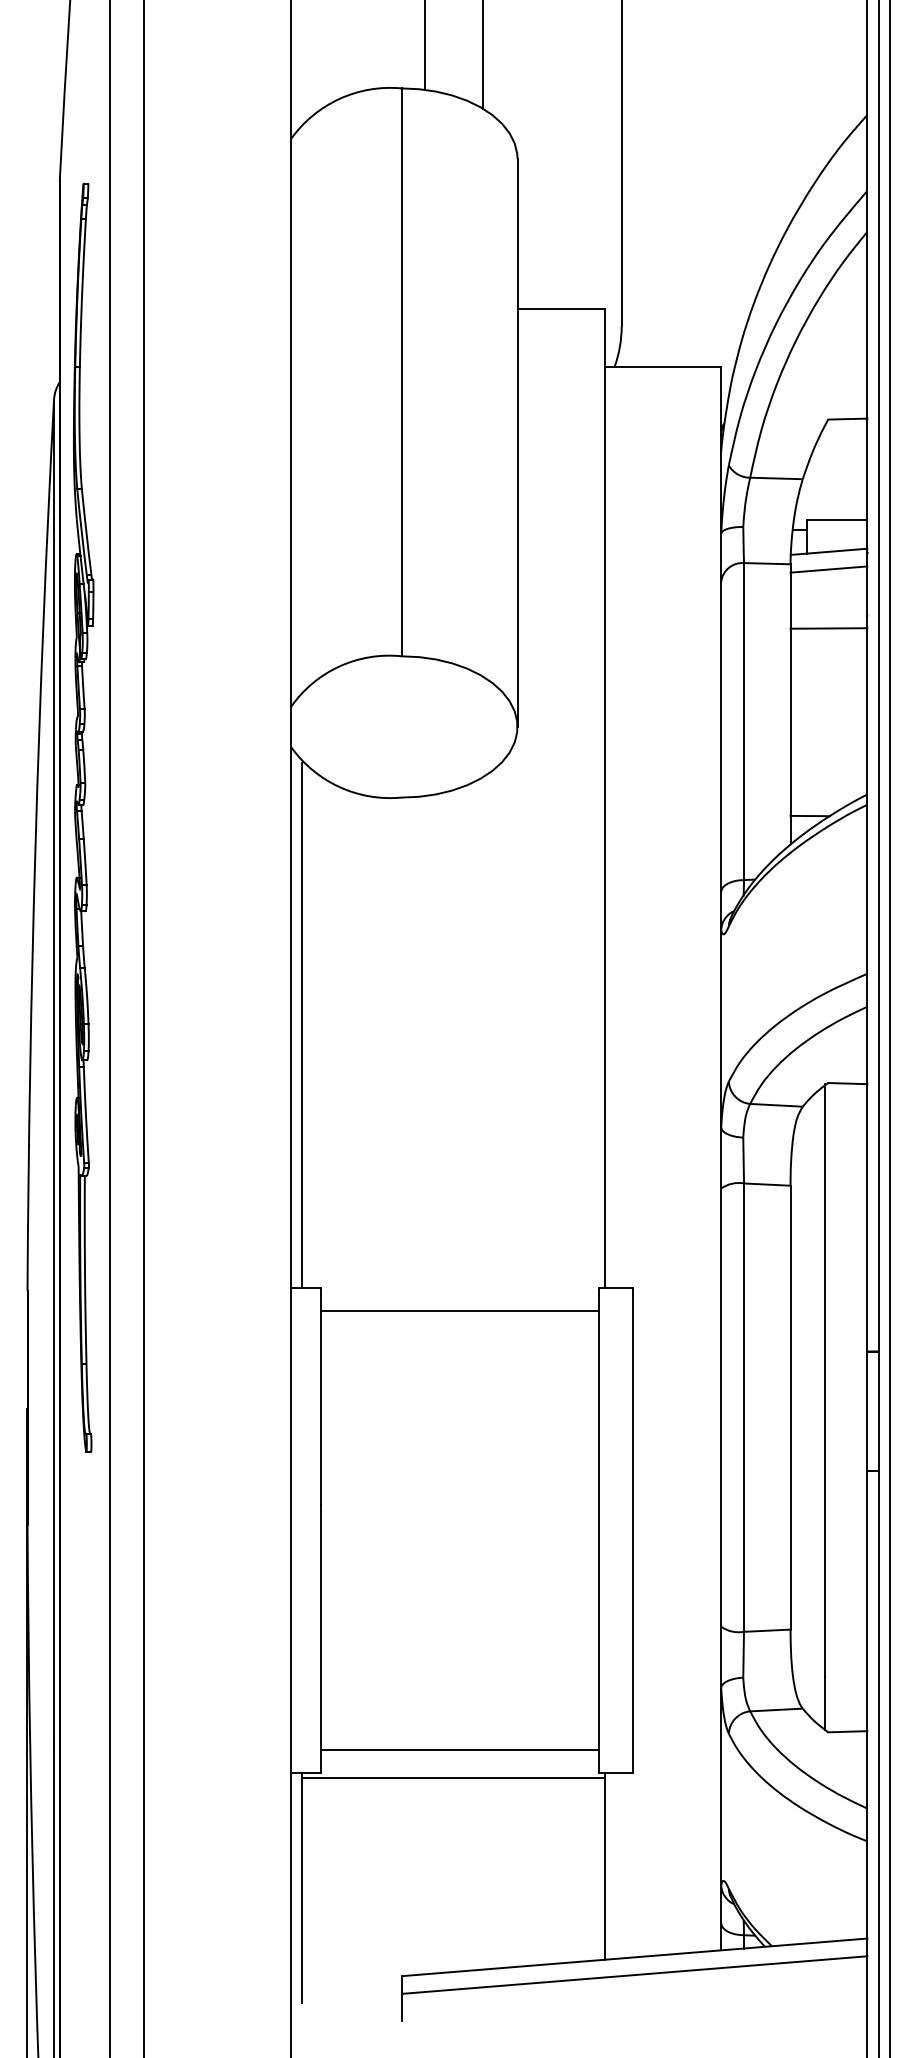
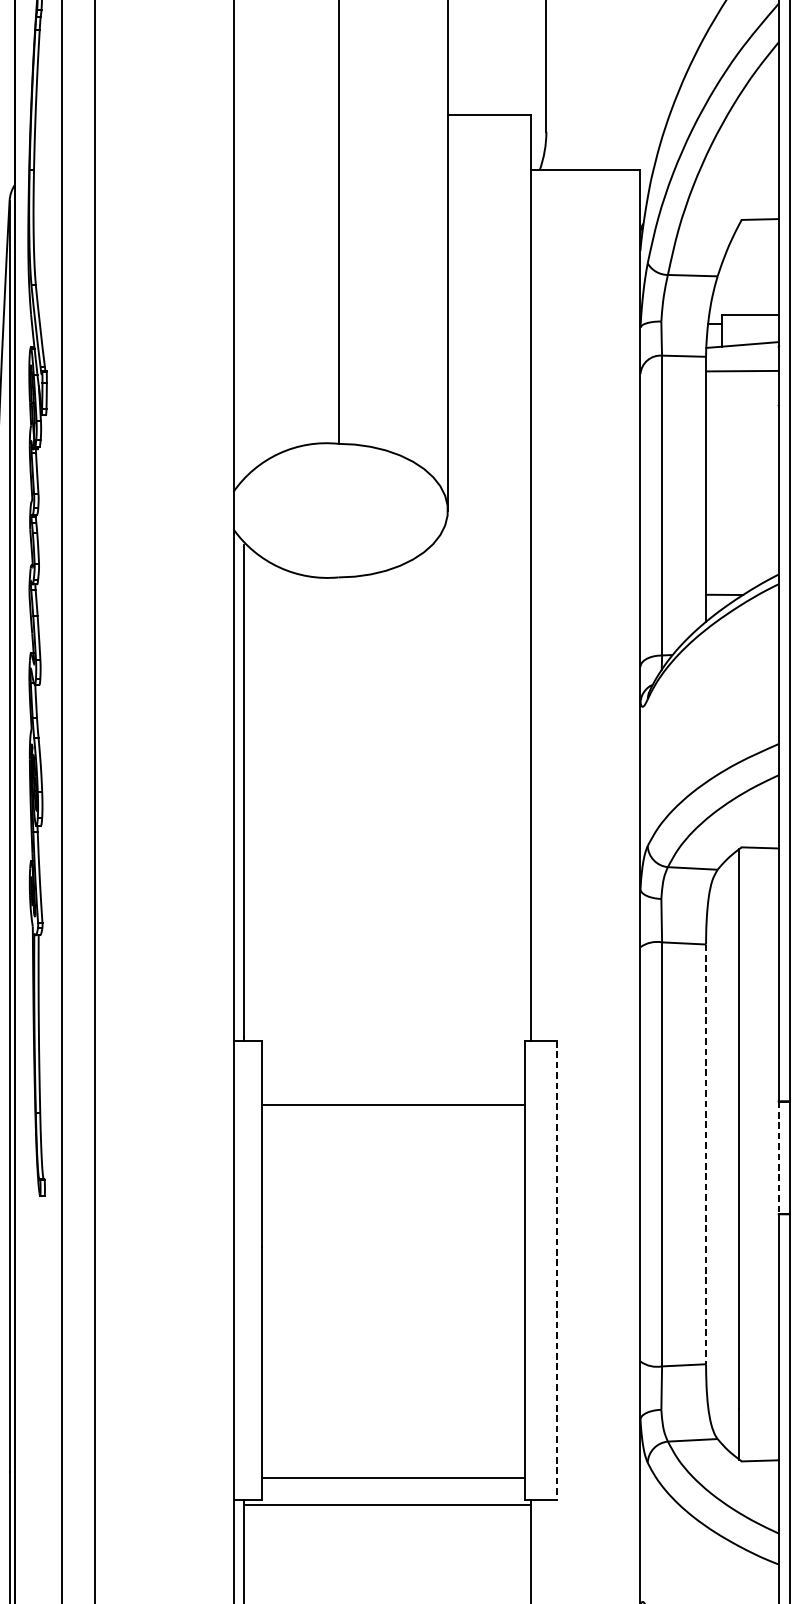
line: (828, 569) -> (741, 361), removed
line: (828, 628) -> (741, 371), moved
line: (459, 1310) -> (393, 1105), moved
line: (790, 1407) -> (706, 1154), solid -> dashed
line: (867, 1411) -> (778, 1158), solid -> dashed
line: (633, 1530) -> (557, 1270), solid -> dashed

